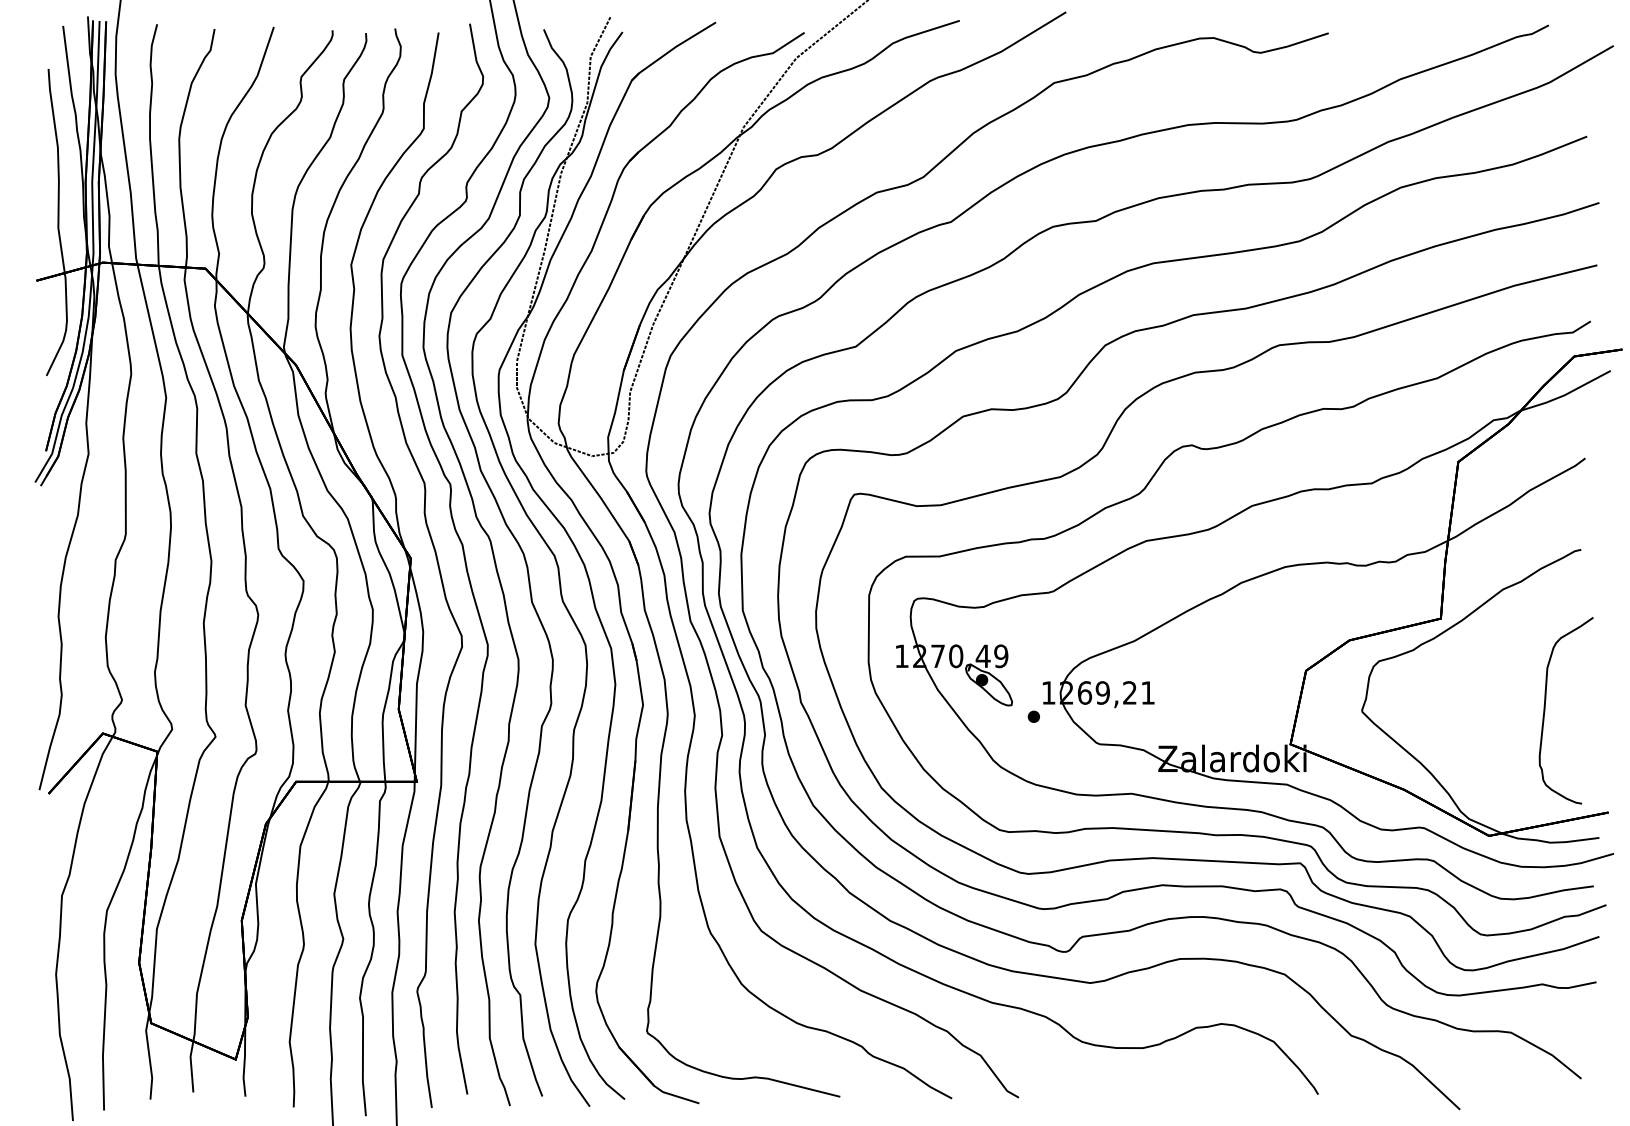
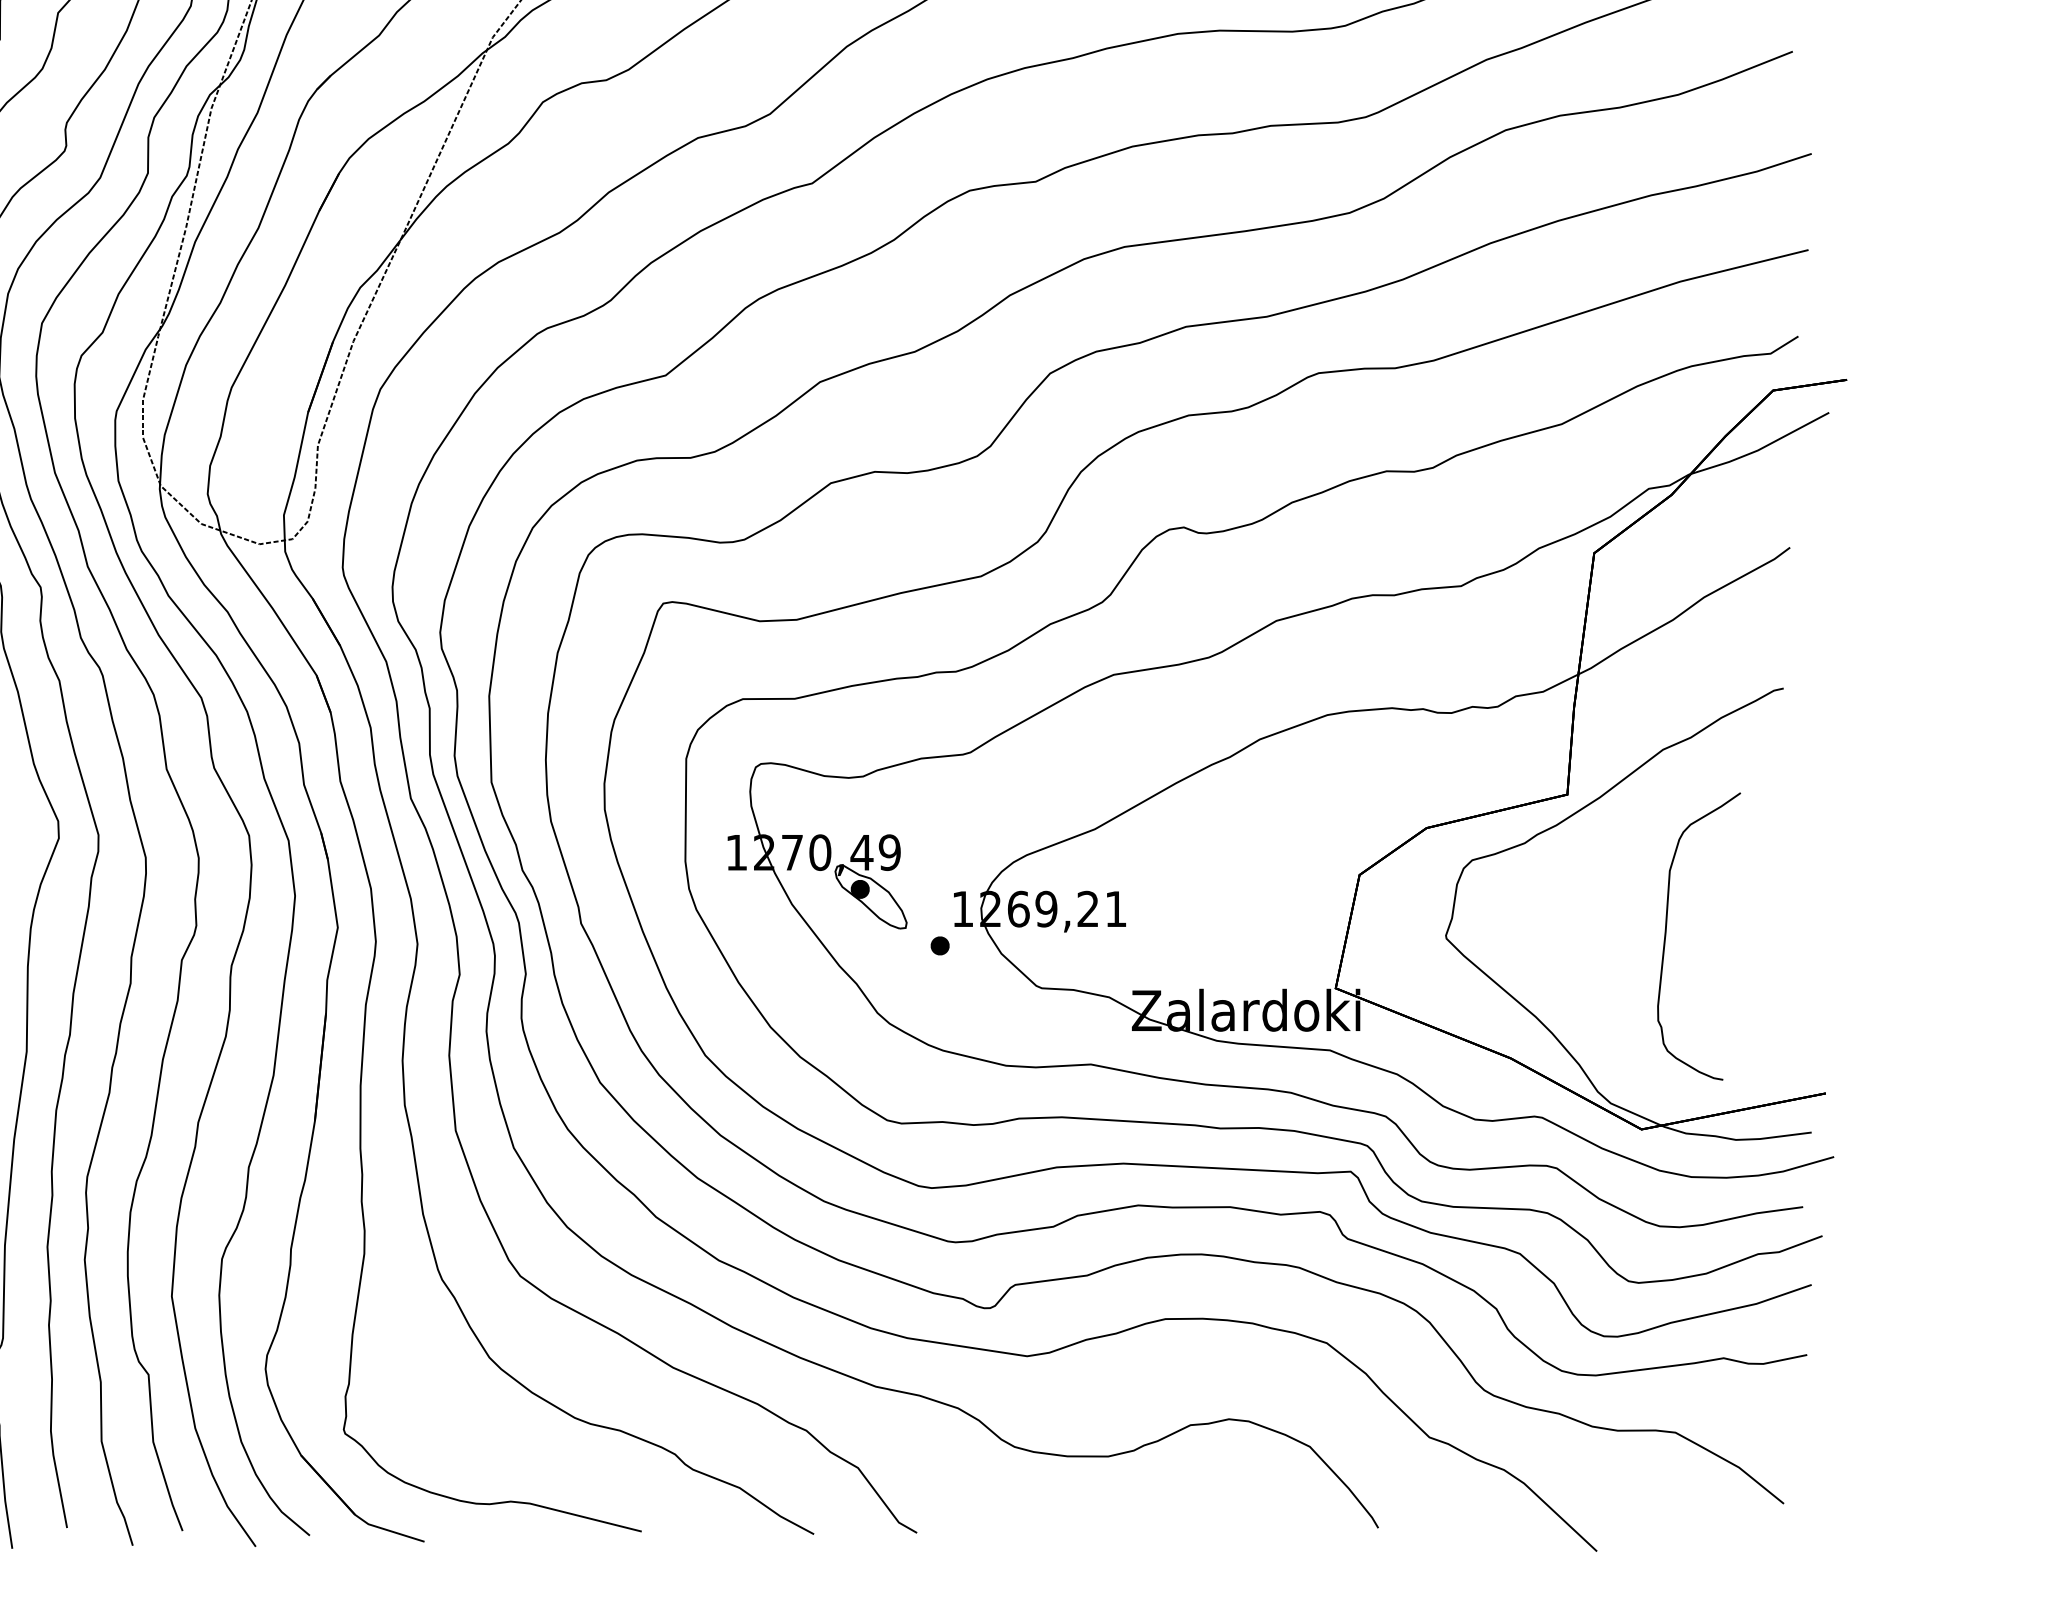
curve: (1545, 710) -> (1666, 936), moved

